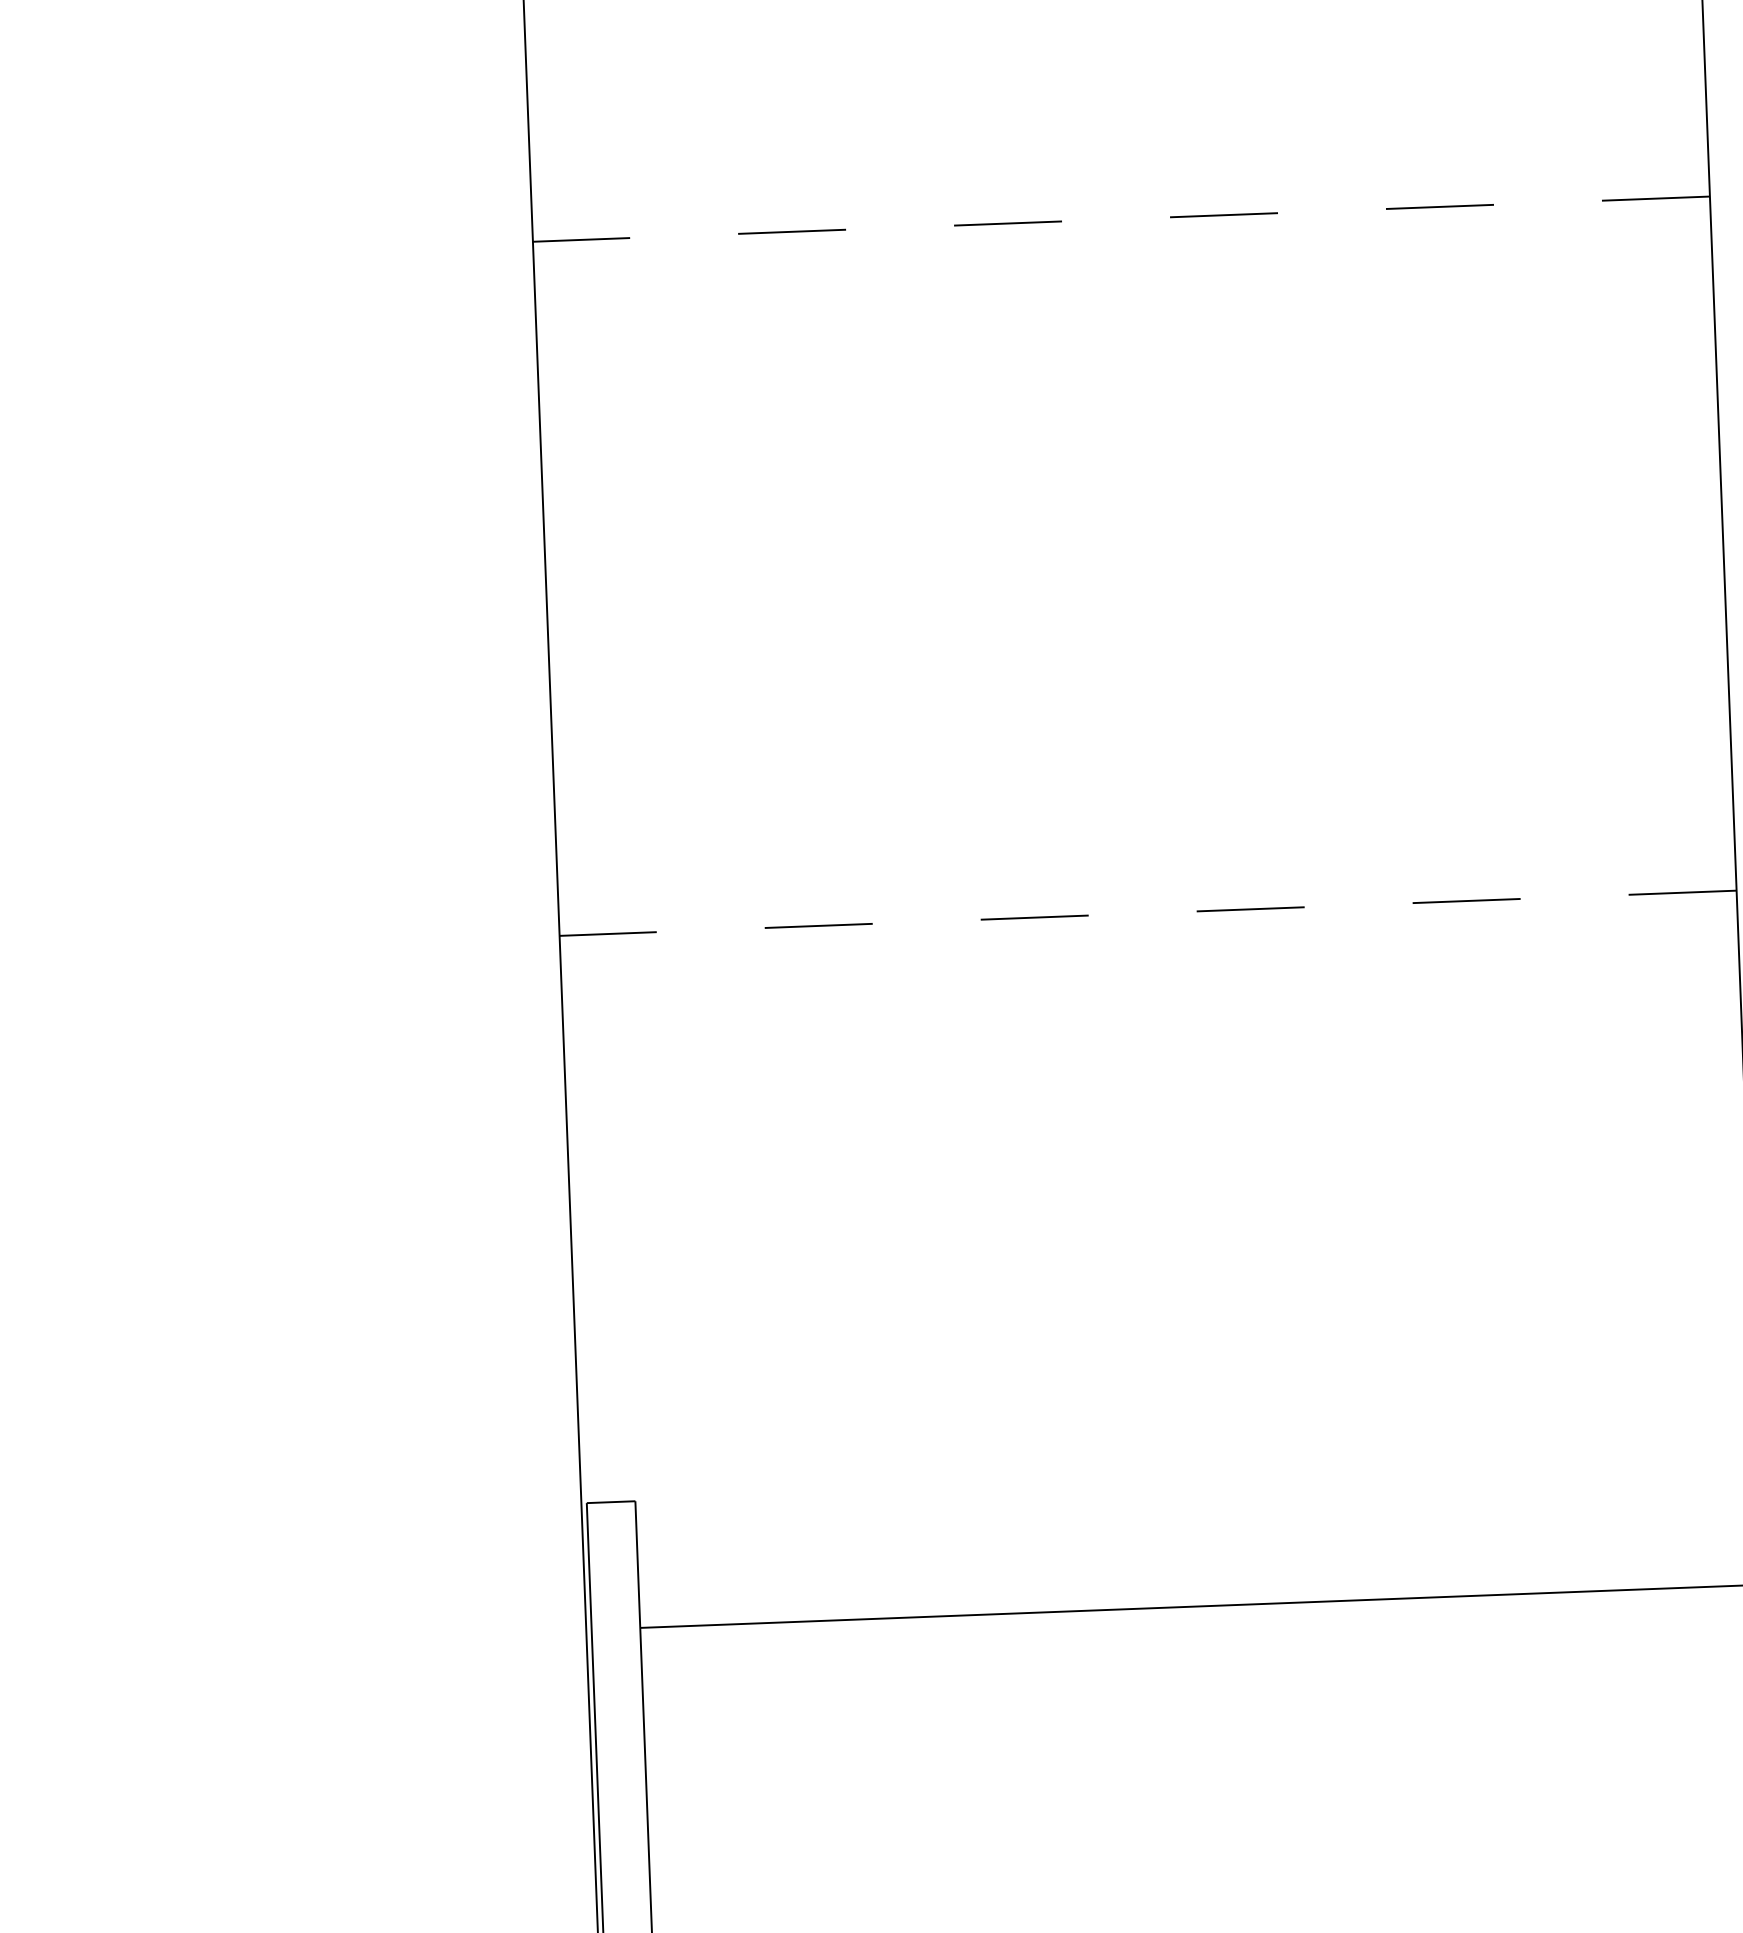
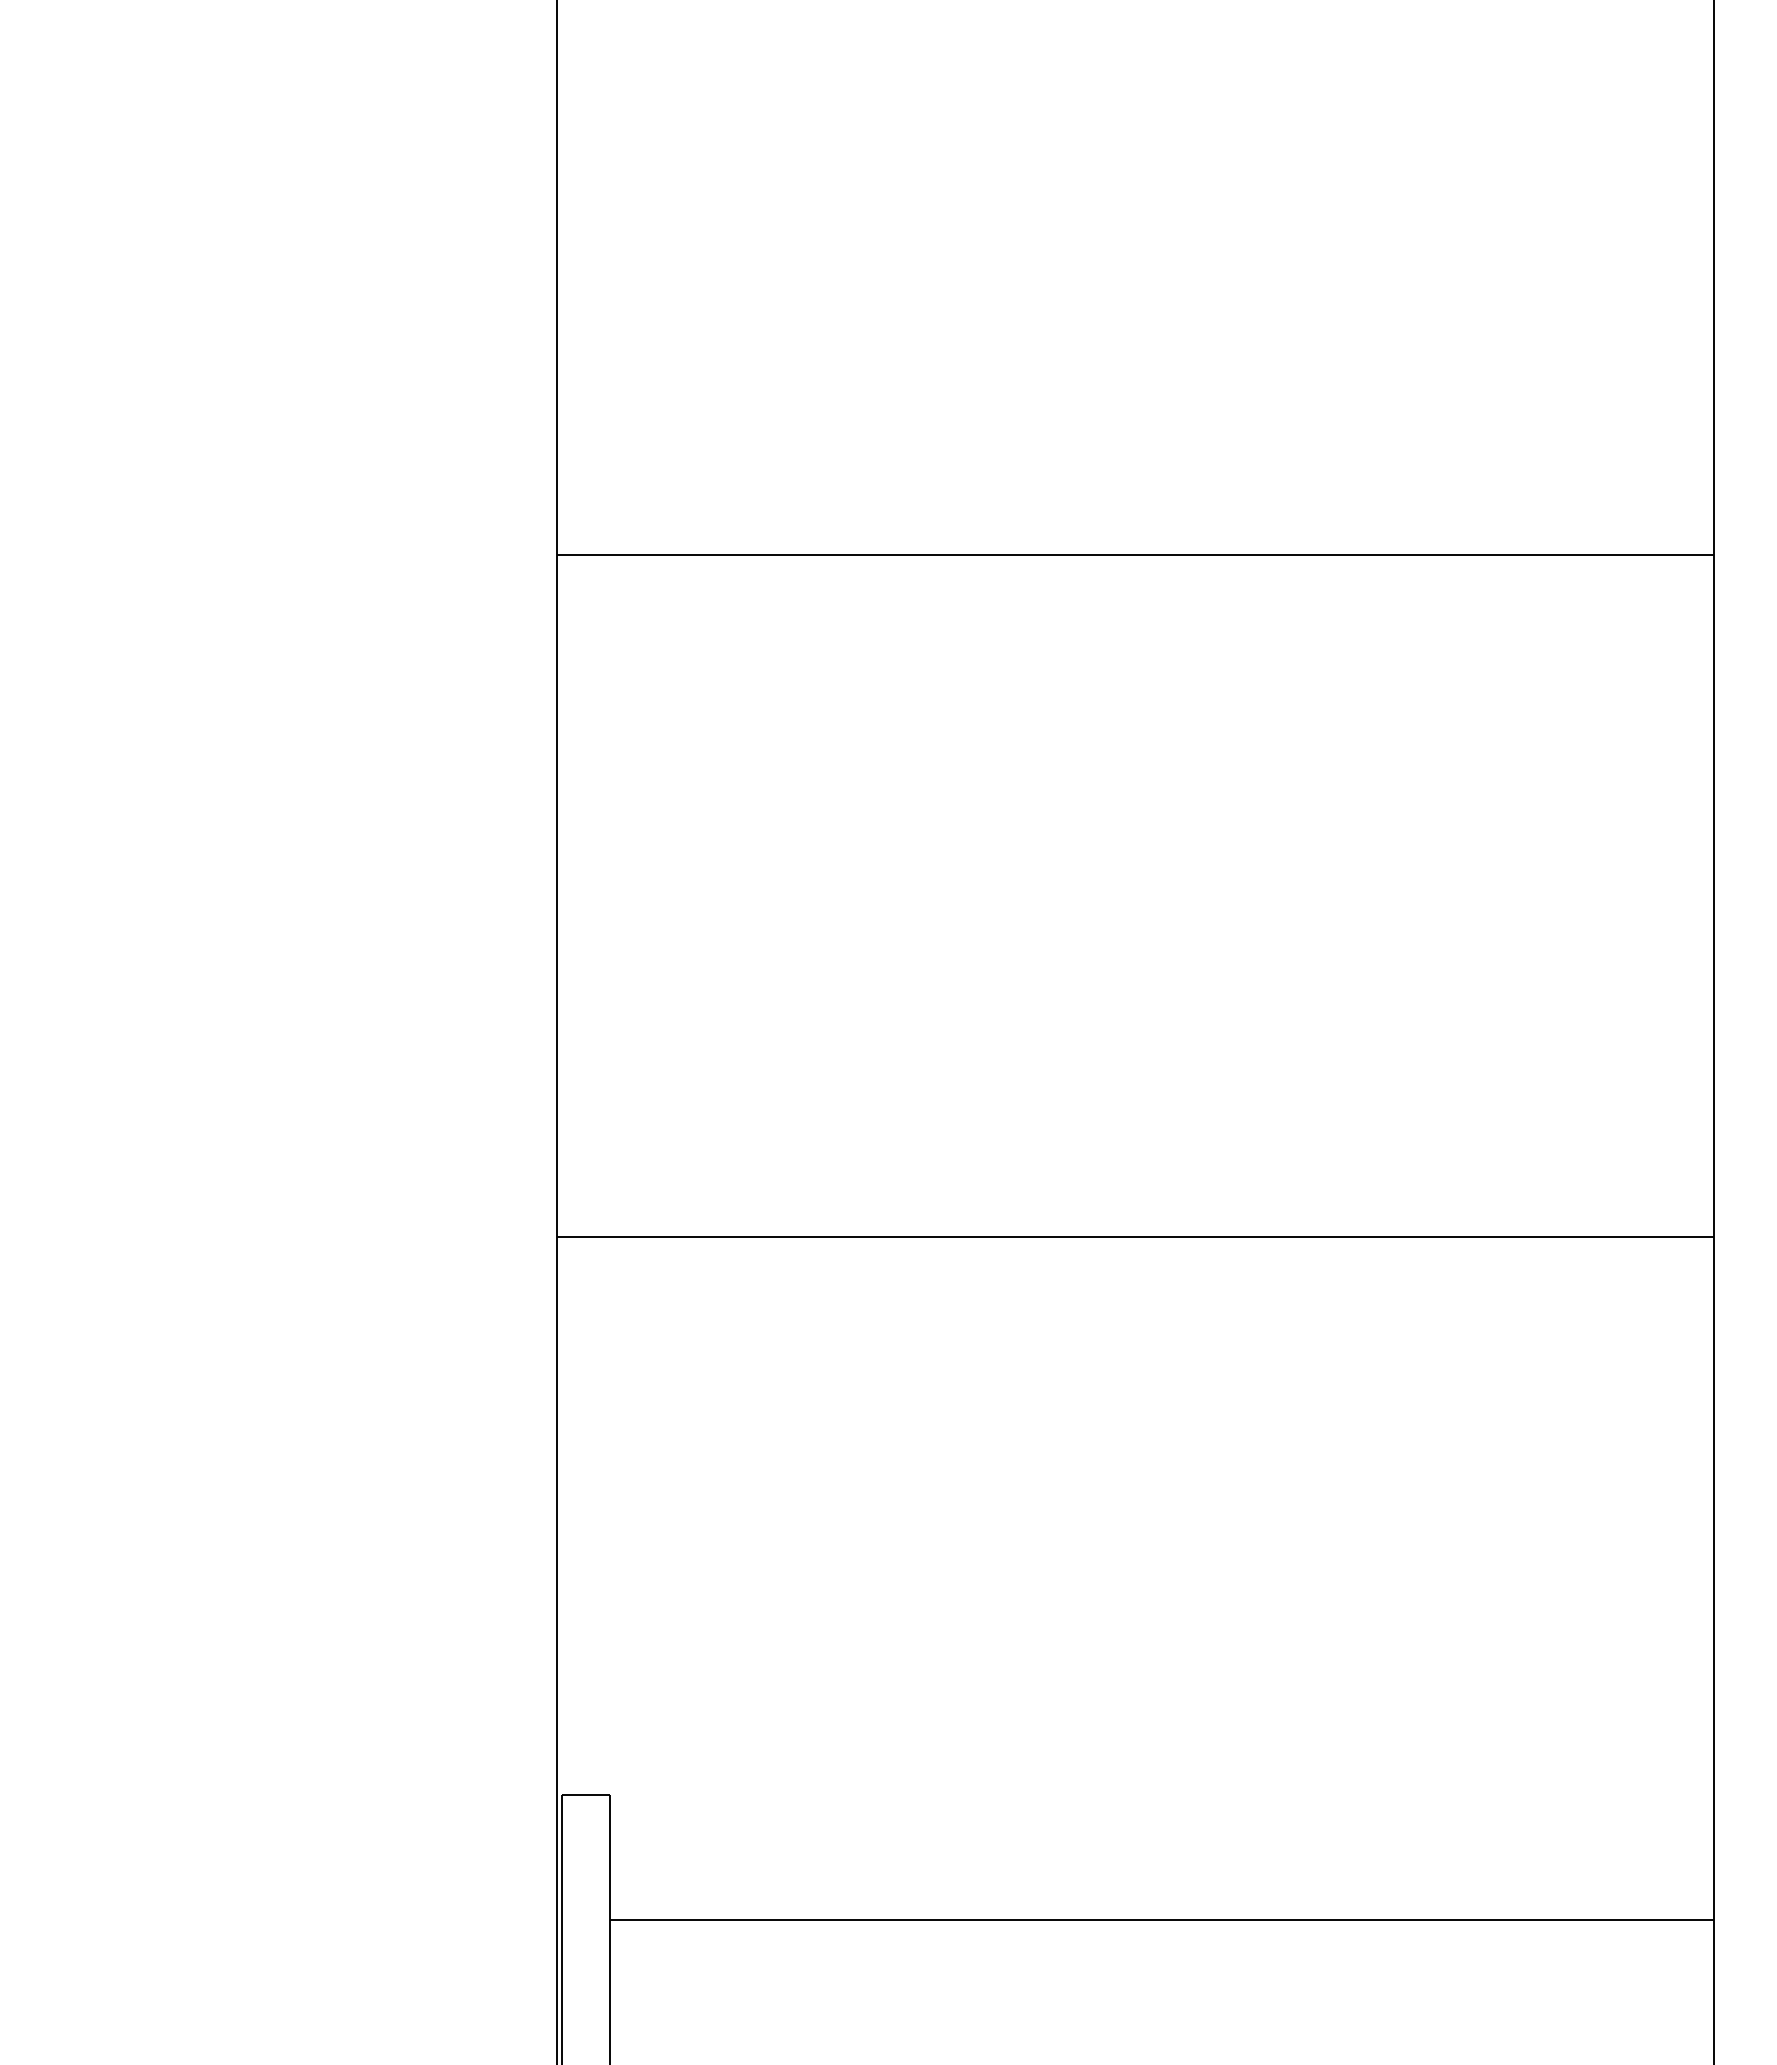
line: (1121, 218) -> (1135, 554), dashed -> solid
line: (1148, 913) -> (1135, 1237), dashed -> solid

